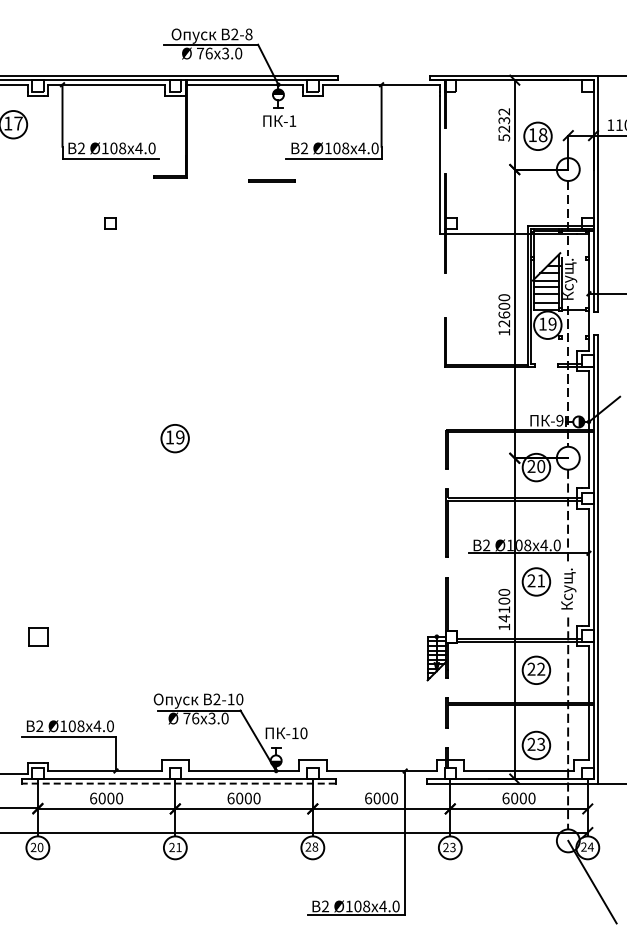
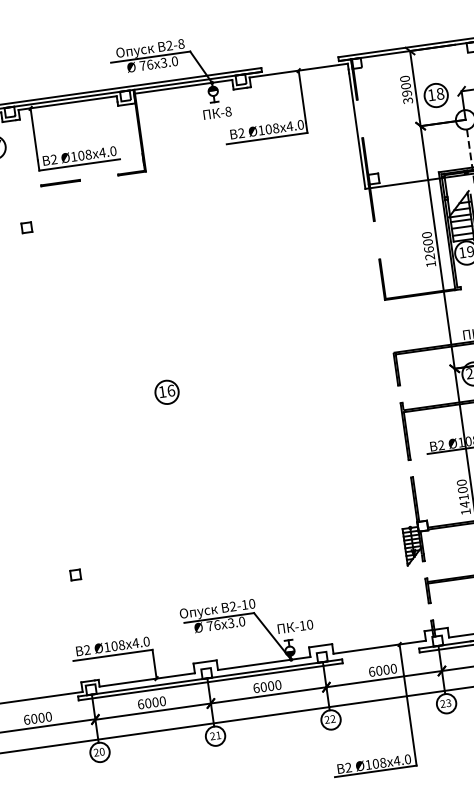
text: (292, 120) -> (228, 111), 1 -> 8
text: (504, 124) -> (406, 89), 5232 -> 3900
line: (271, 180) -> (59, 182), moved
part: (110, 223) -> (26, 227), moved
text: (180, 437) -> (171, 390), 19 -> 16
part: (38, 636) -> (75, 574), size x0.62
line: (178, 783) -> (210, 681), dashed -> solid
text: (315, 846) -> (333, 718), 28 -> 22

